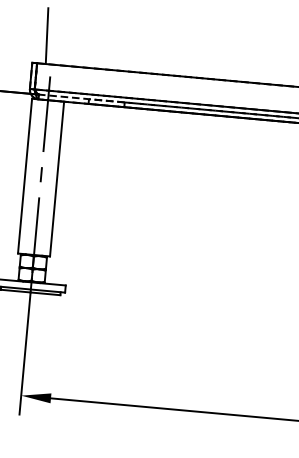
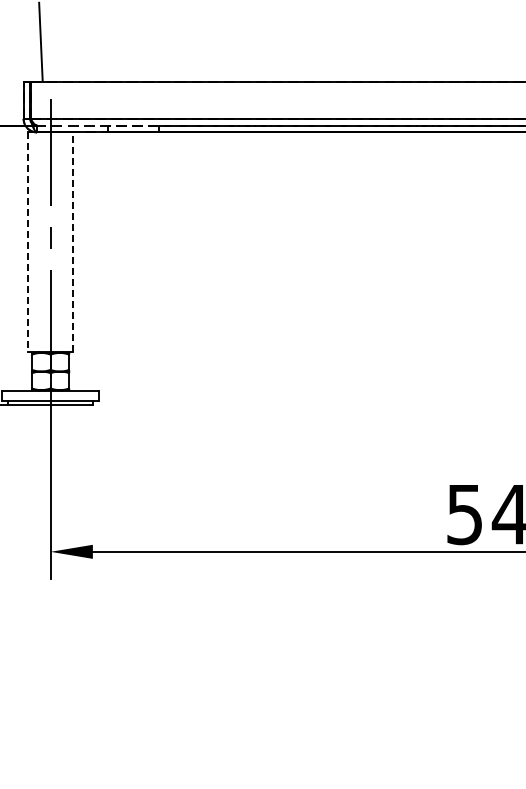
line: (24, 176) -> (27, 242), solid -> dashed
line: (57, 179) -> (73, 242), solid -> dashed

